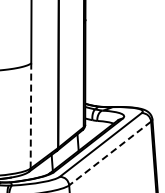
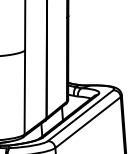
line: (30, 116) -> (24, 92), dashed -> solid
line: (110, 153) -> (88, 122), dashed -> solid

